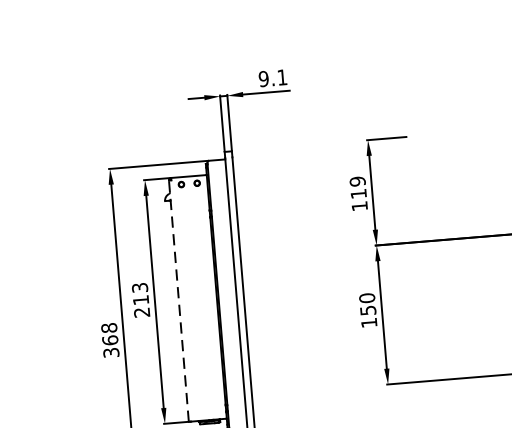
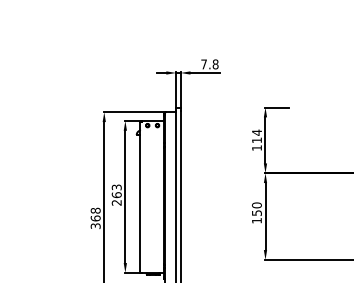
text: (272, 78) -> (209, 64), 9.1 -> 7.8
text: (358, 181) -> (257, 132), 119 -> 114
text: (140, 300) -> (116, 195), 213 -> 263
line: (179, 300) -> (140, 197), dashed -> solid

